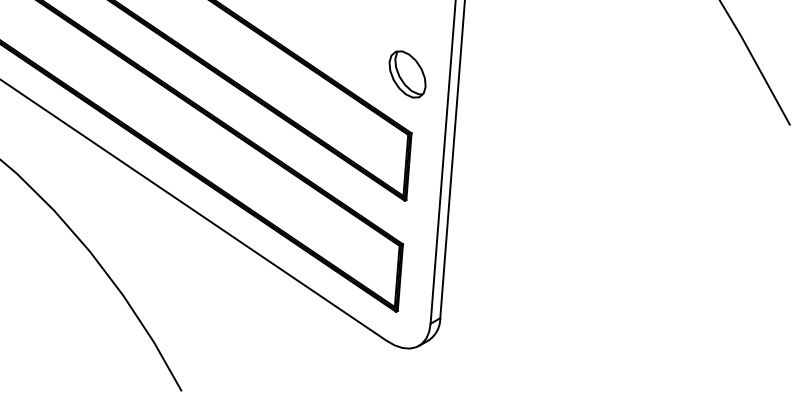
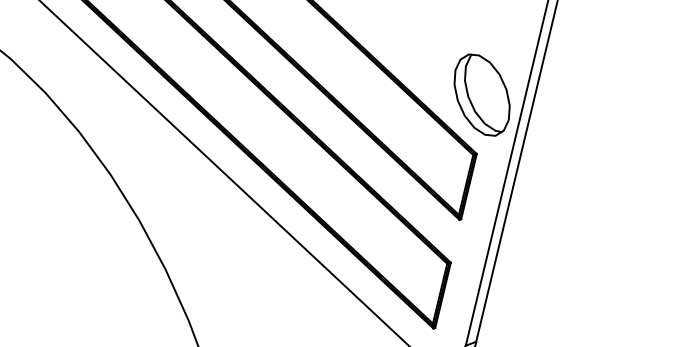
part: (407, 74) -> (481, 95), size x1.67

